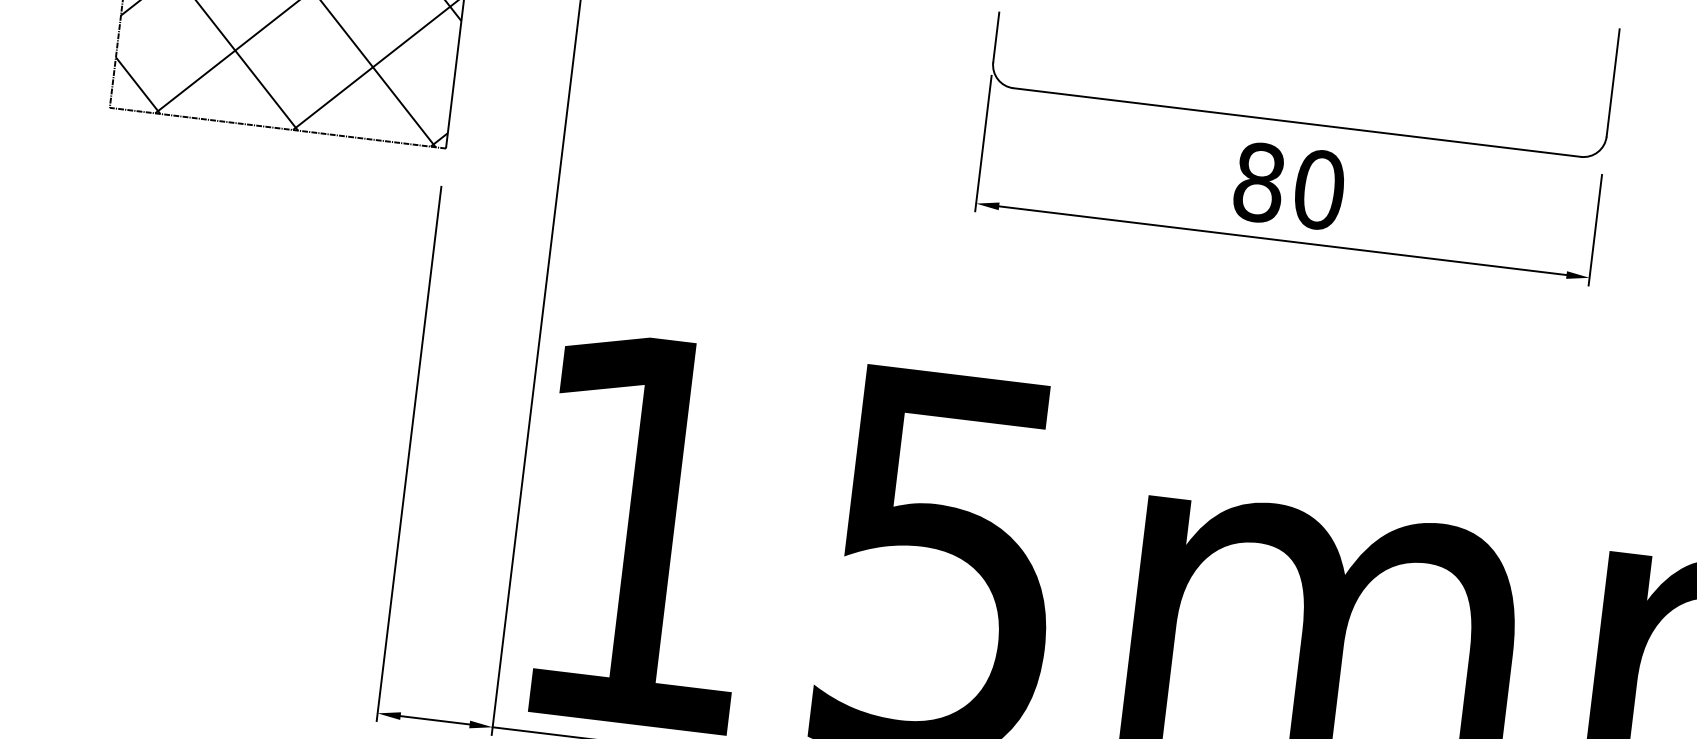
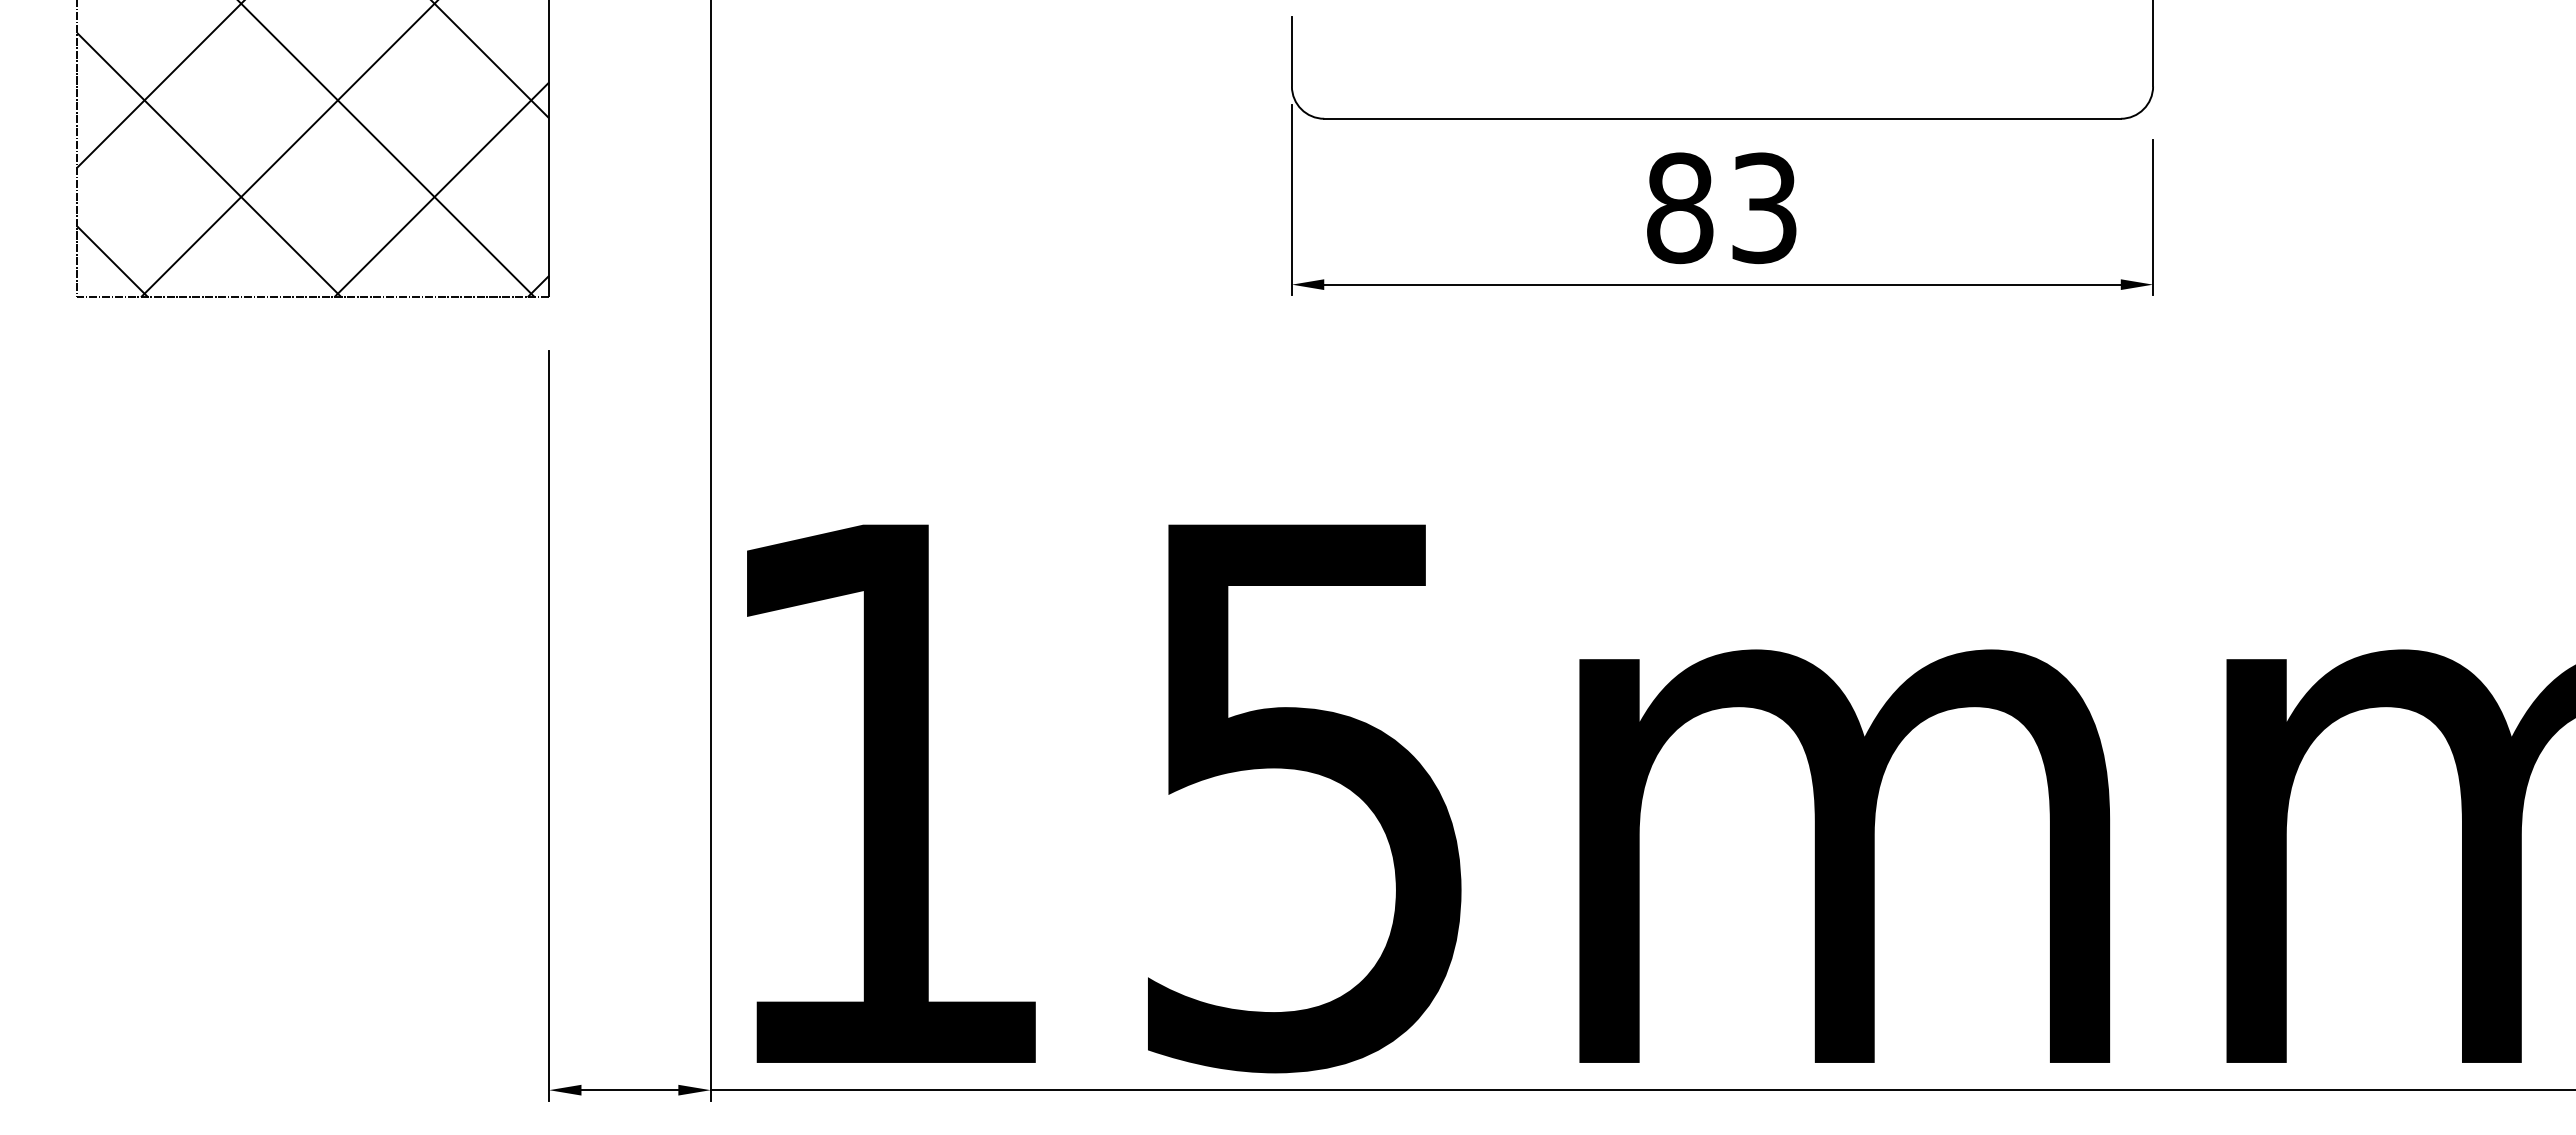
text: (1319, 190) -> (1764, 208), 80 -> 83

